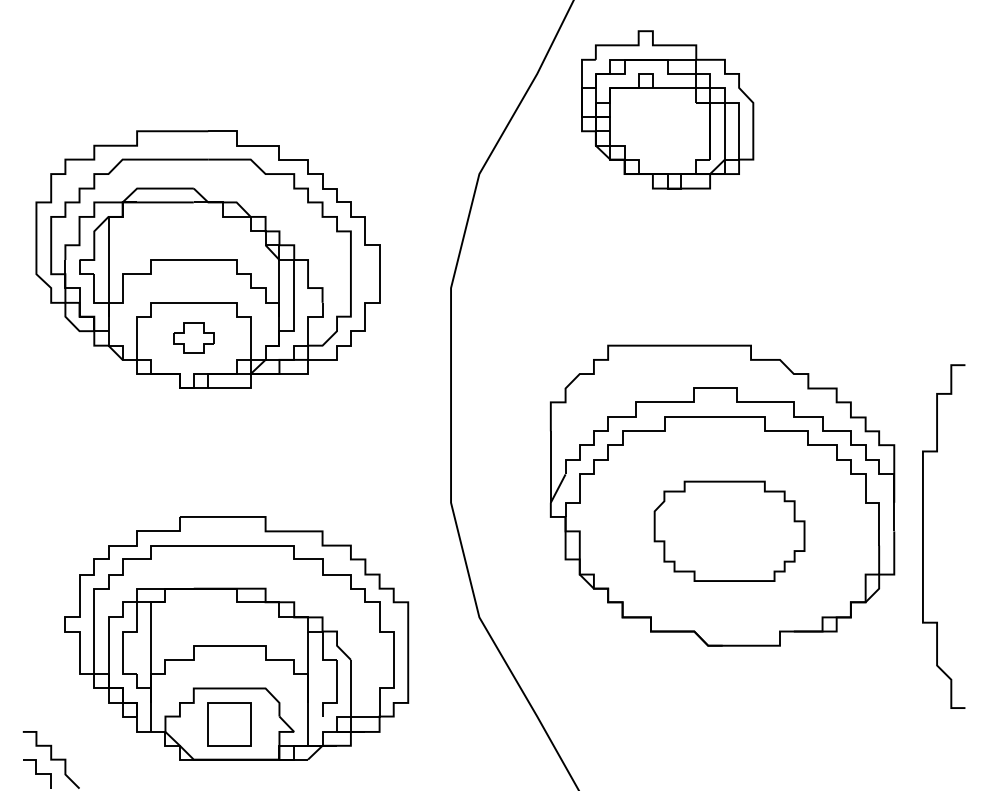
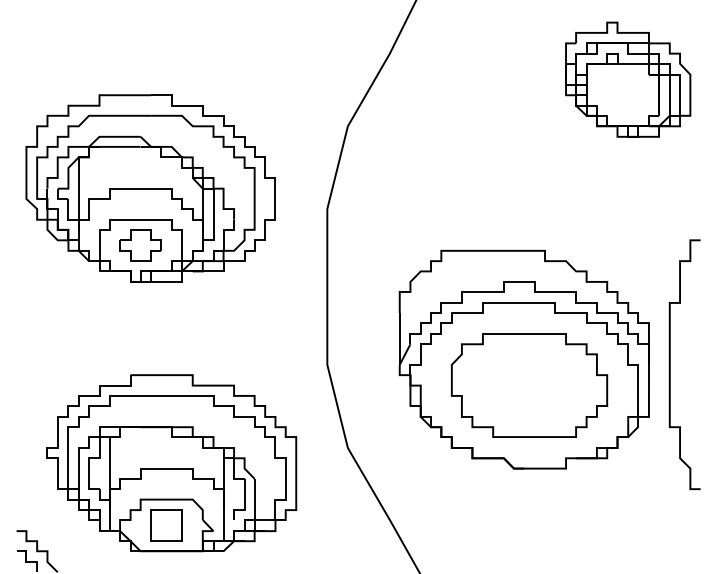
part: (667, 109) -> (628, 79), moved
part: (193, 338) -> (140, 245), size x1.43
part: (729, 531) -> (529, 385), size x1.43
curve: (923, 536) -> (670, 364), moved

